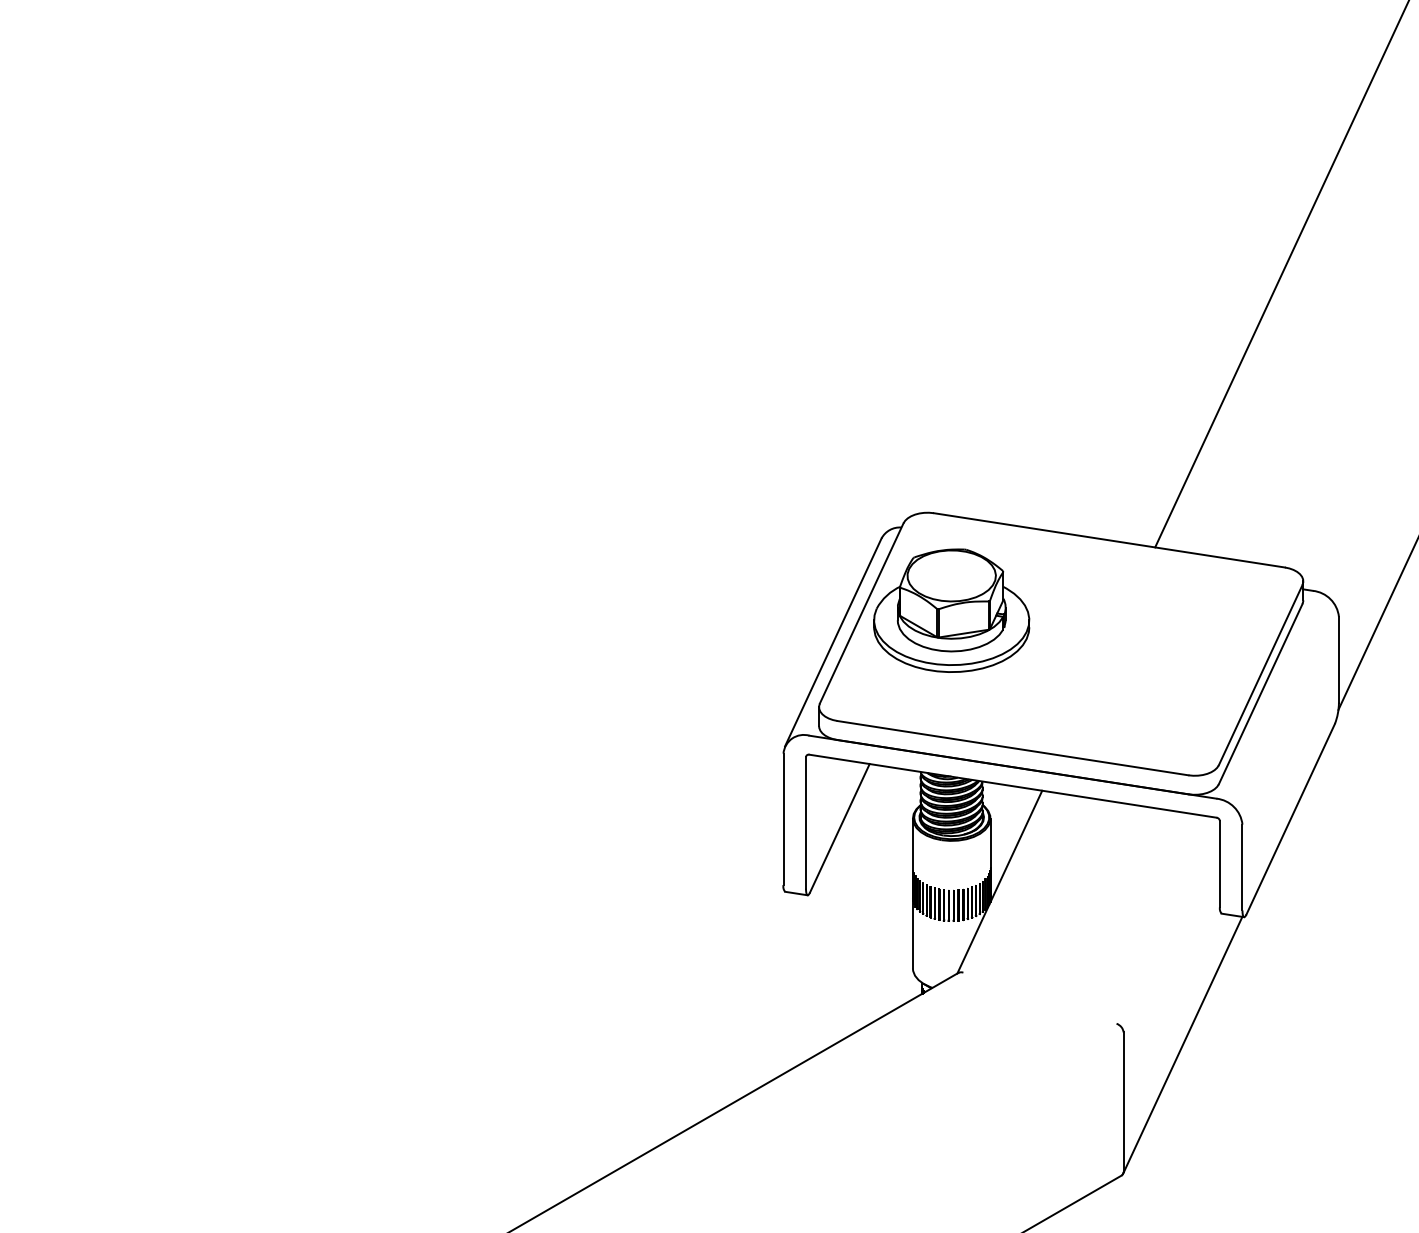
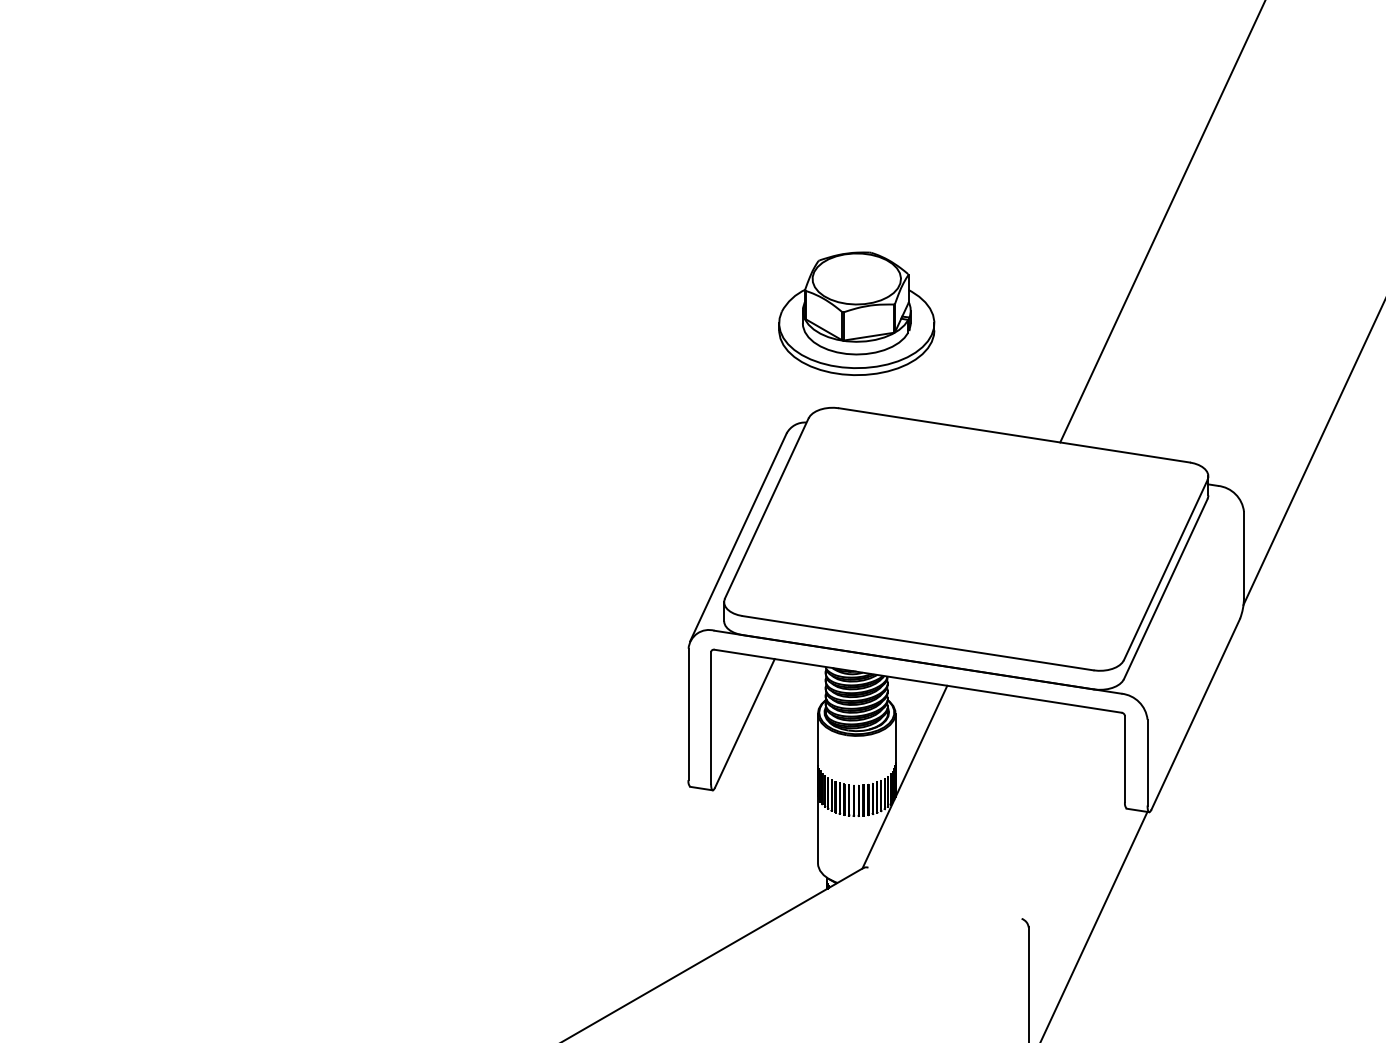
part: (951, 610) -> (856, 313), moved

